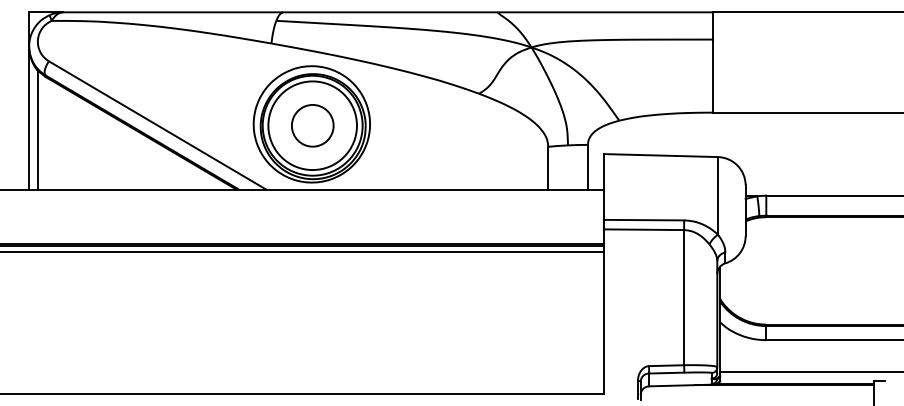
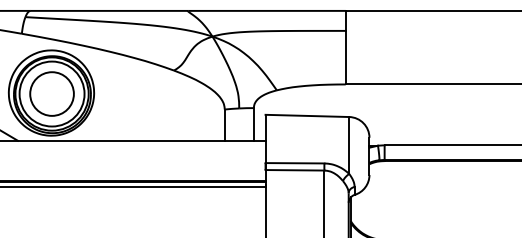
circle: (312, 125) -> (51, 93), size x1.43

